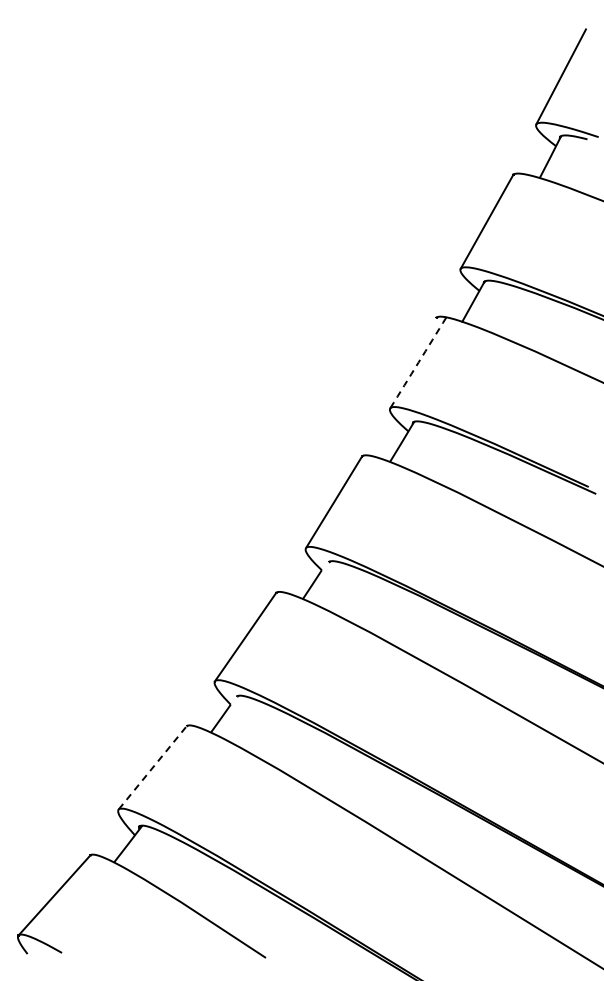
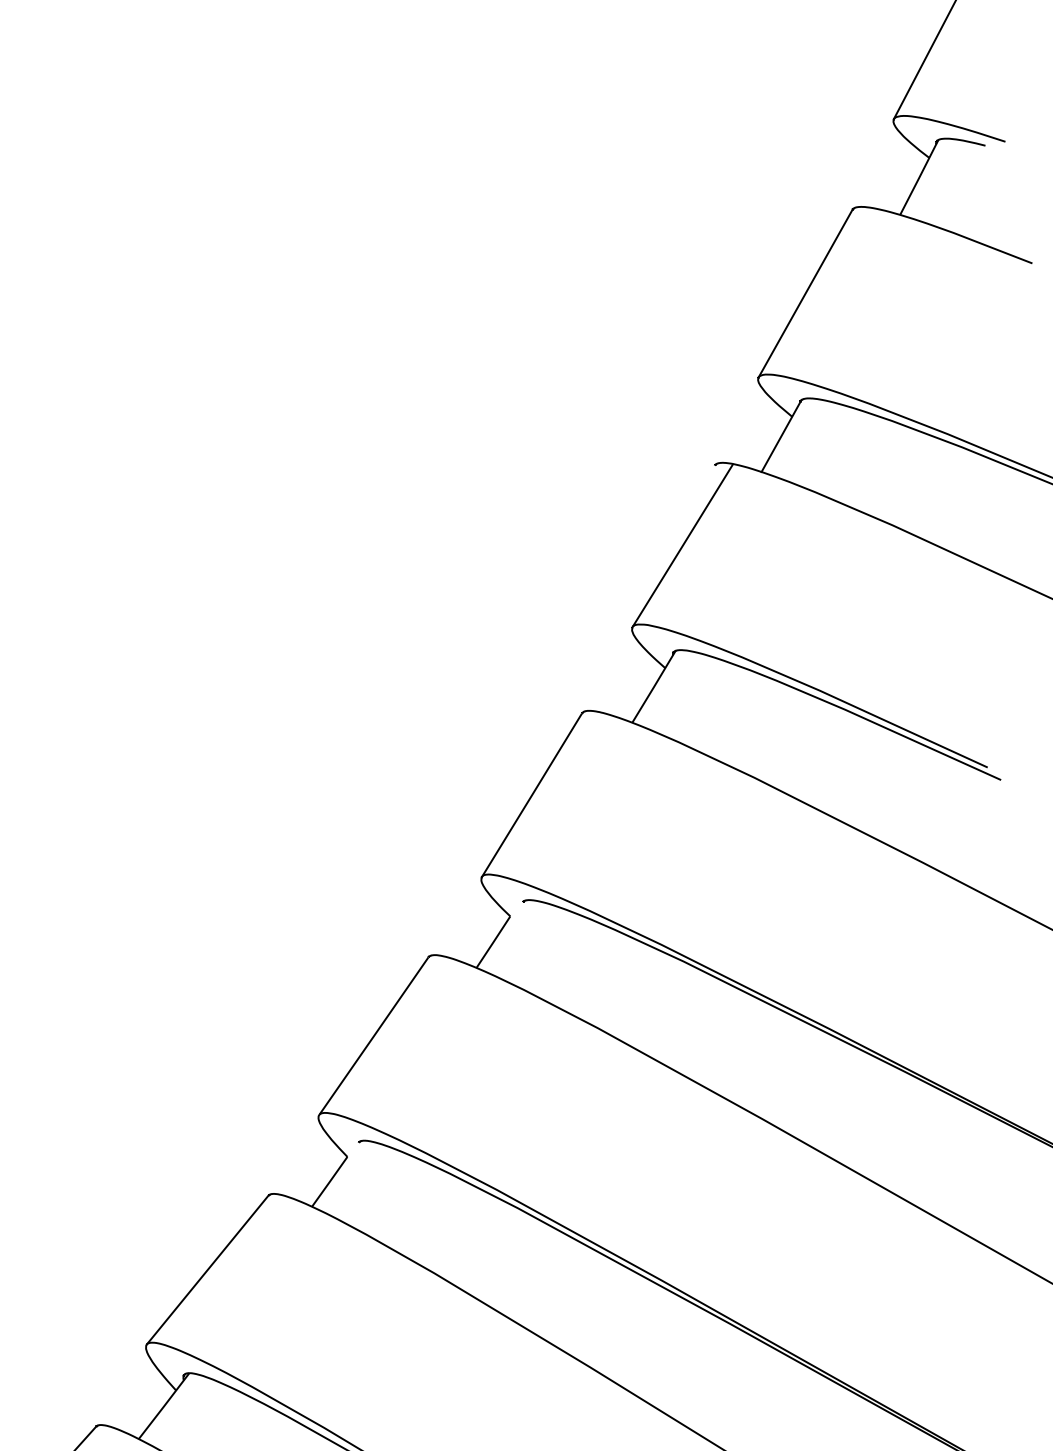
arc: (418, 362) -> (683, 544), dashed -> solid
line: (152, 767) -> (207, 1269), dashed -> solid

